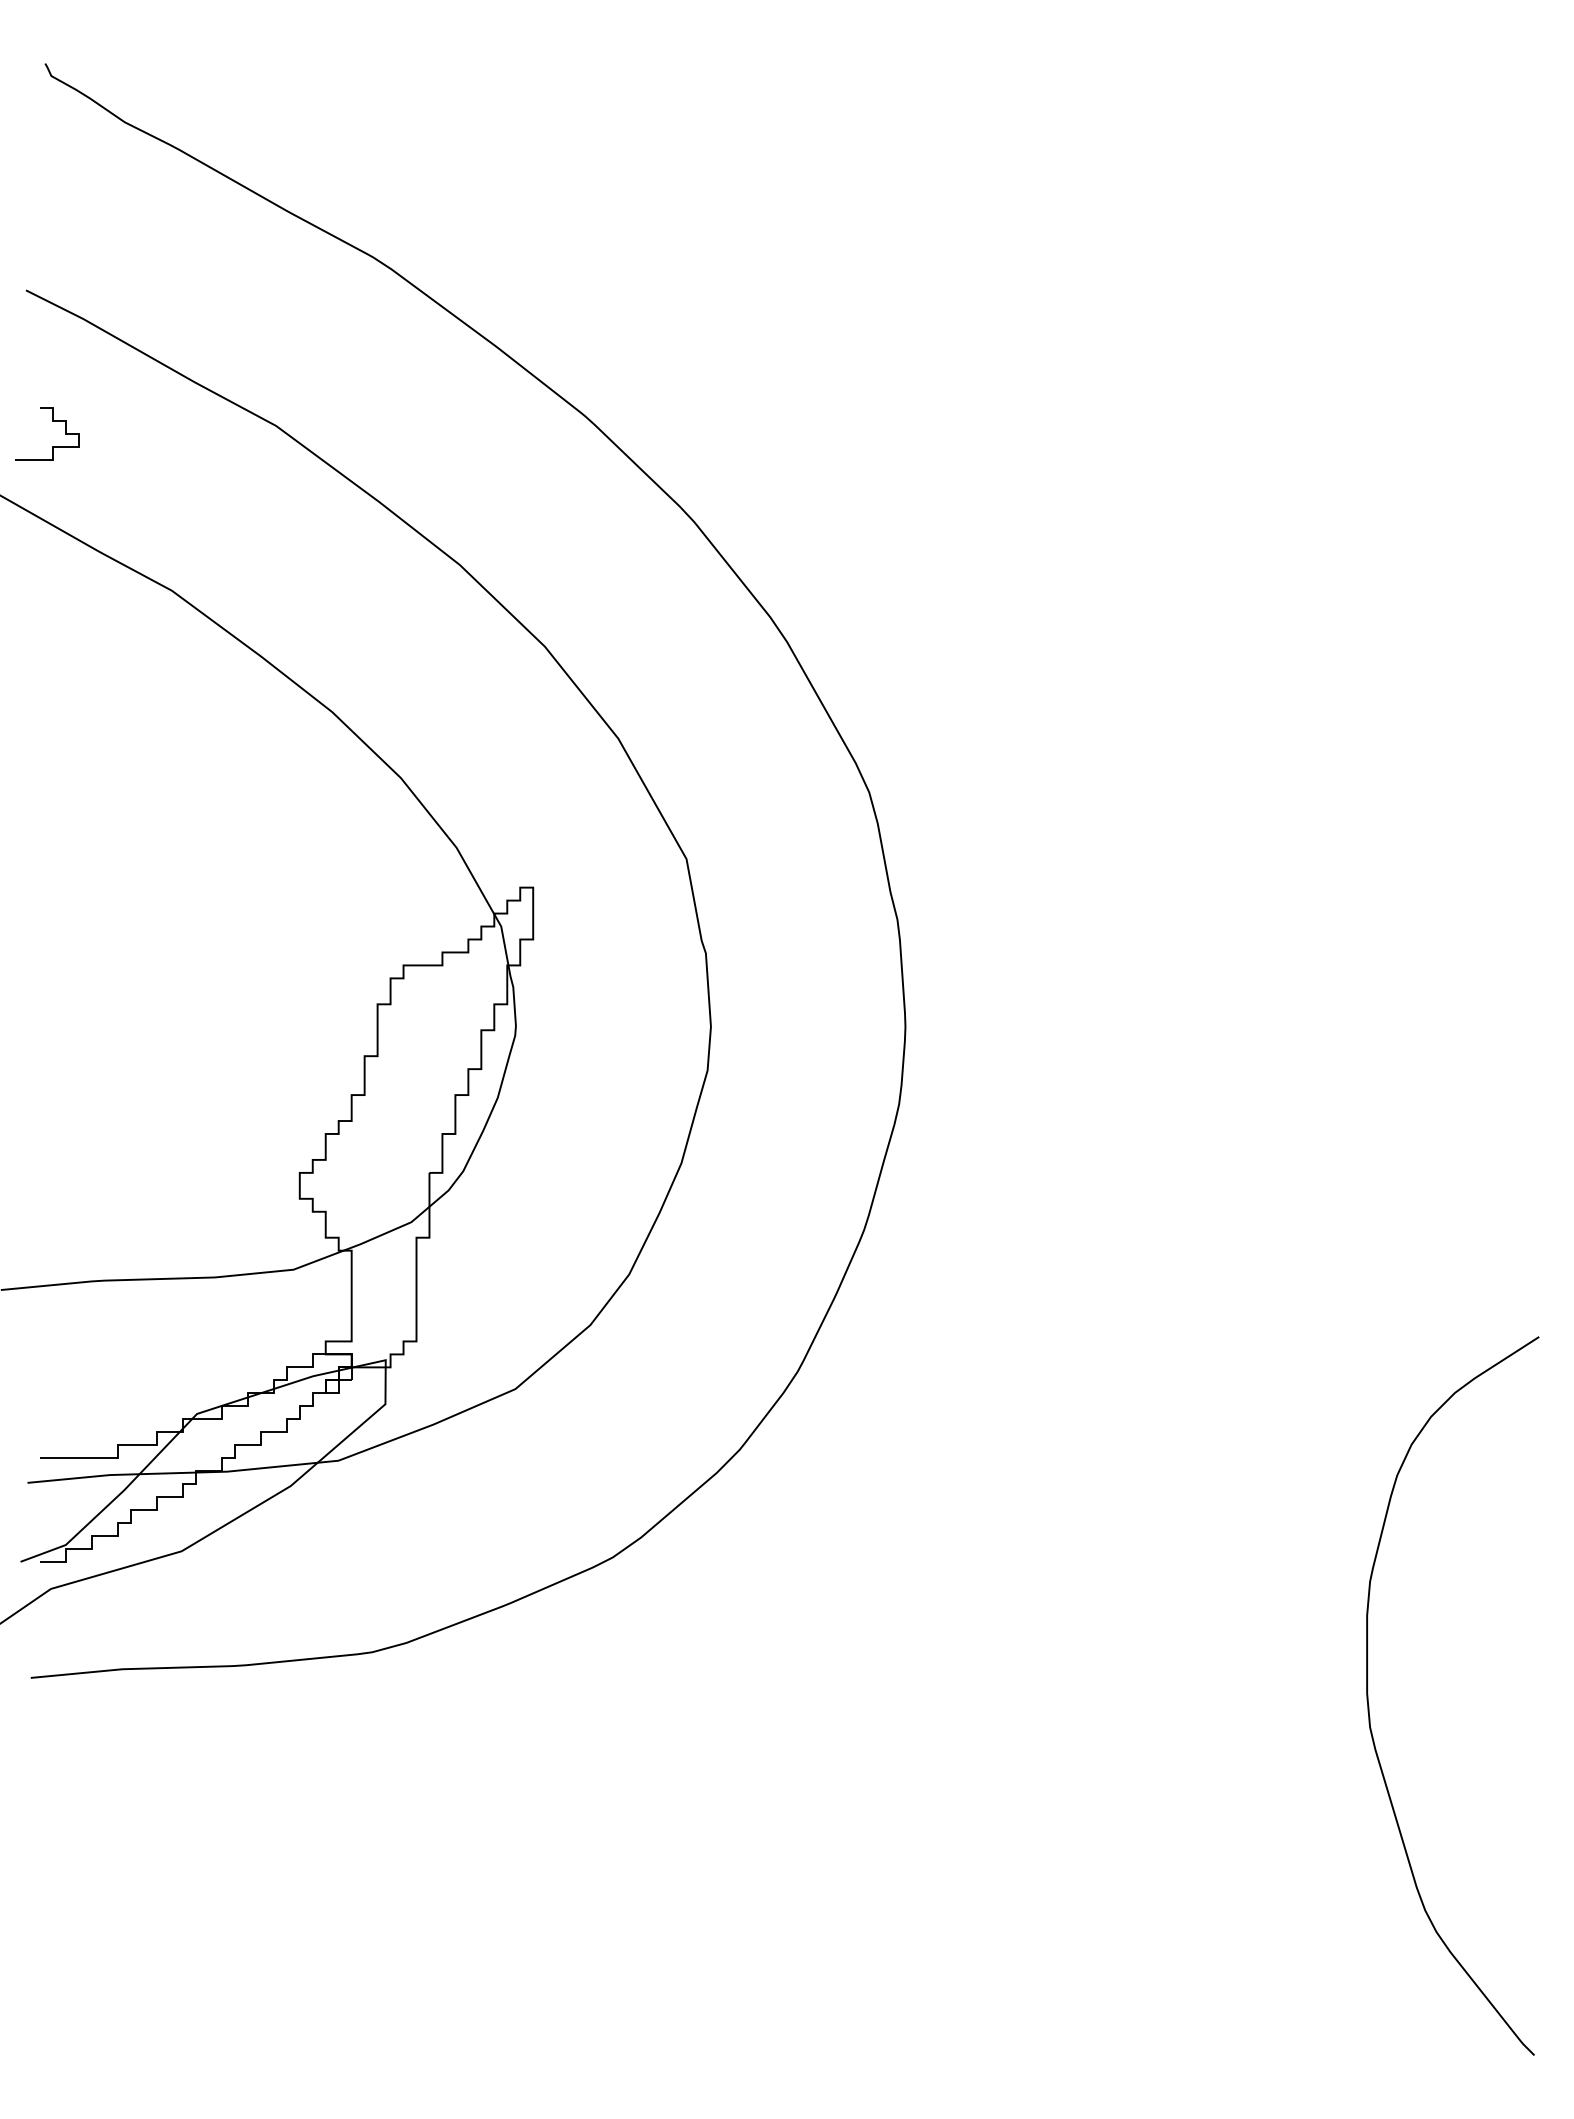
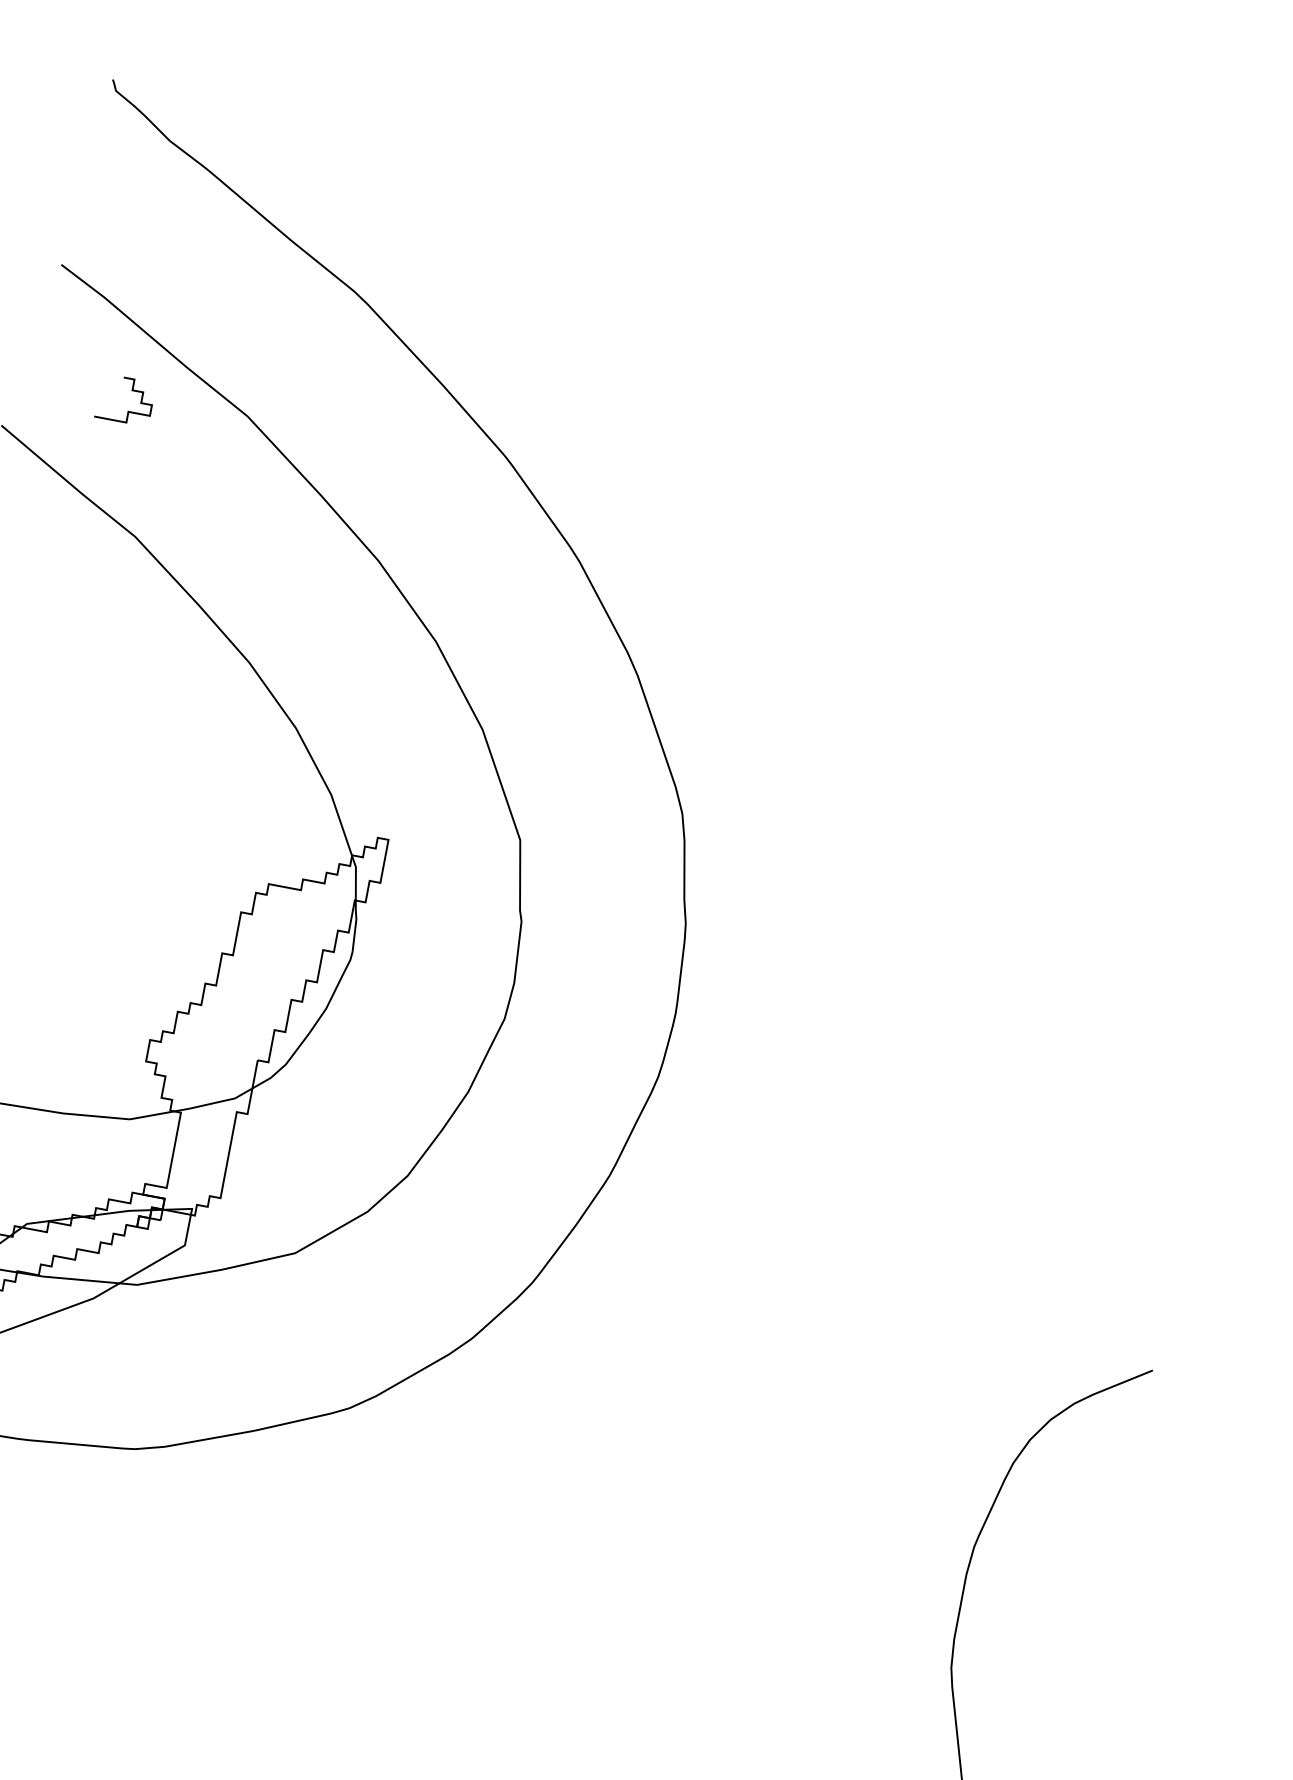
curve: (52, 421) -> (131, 390), moved

